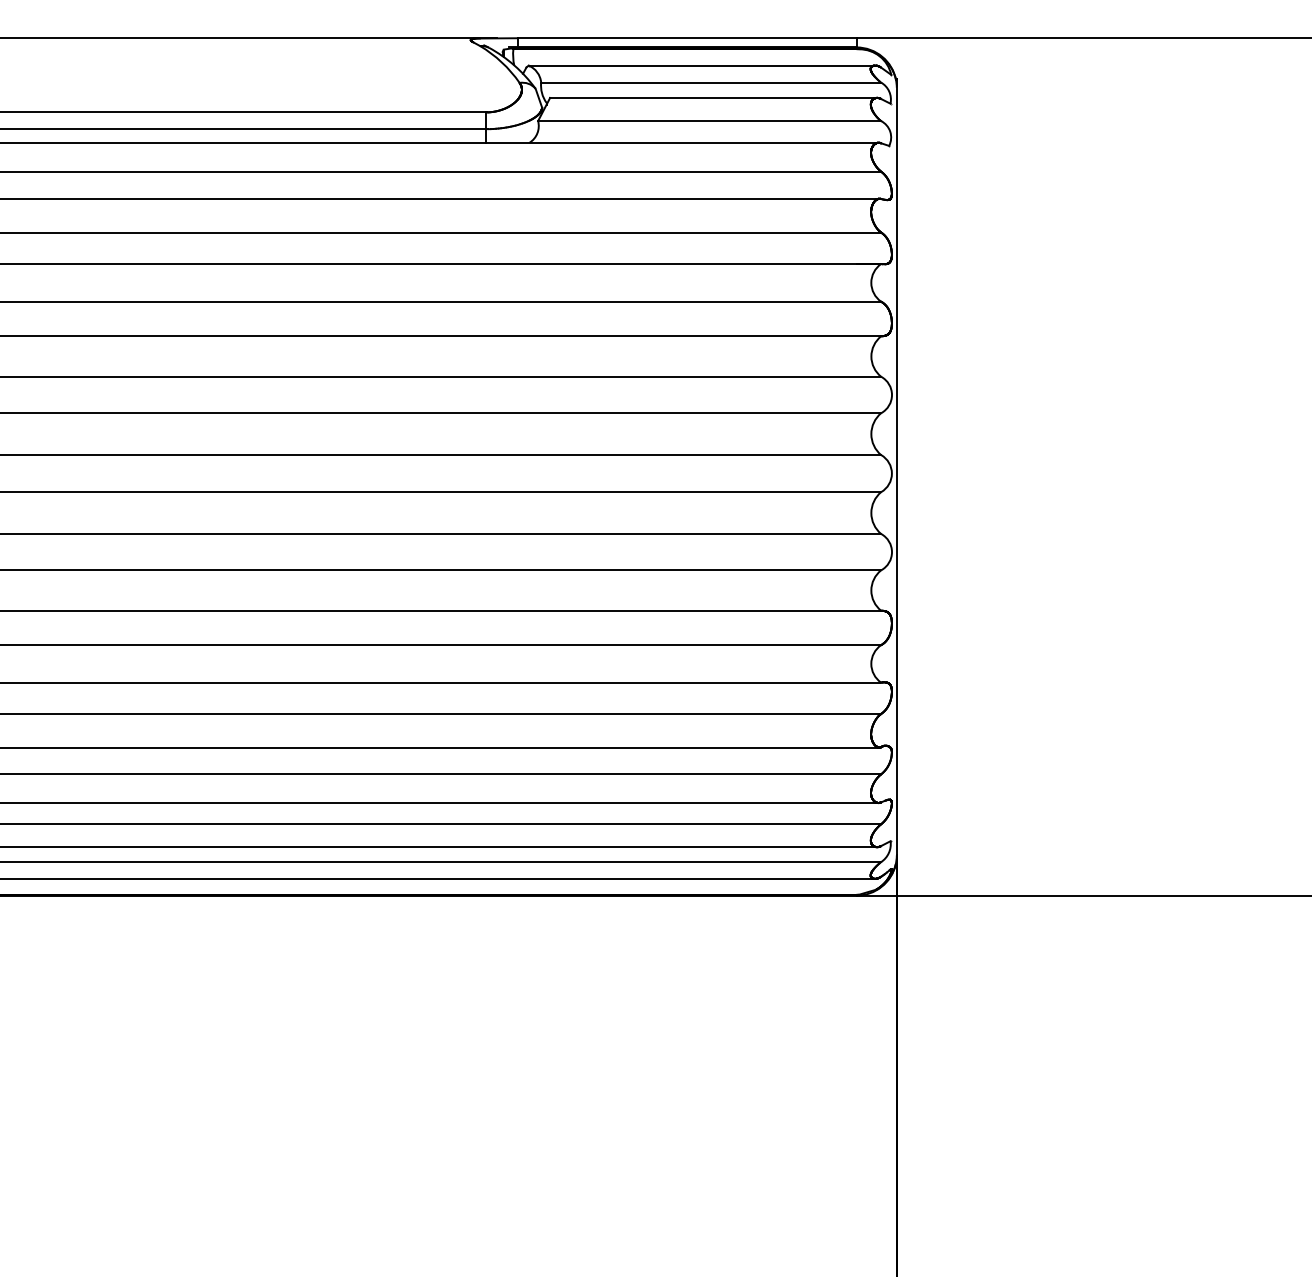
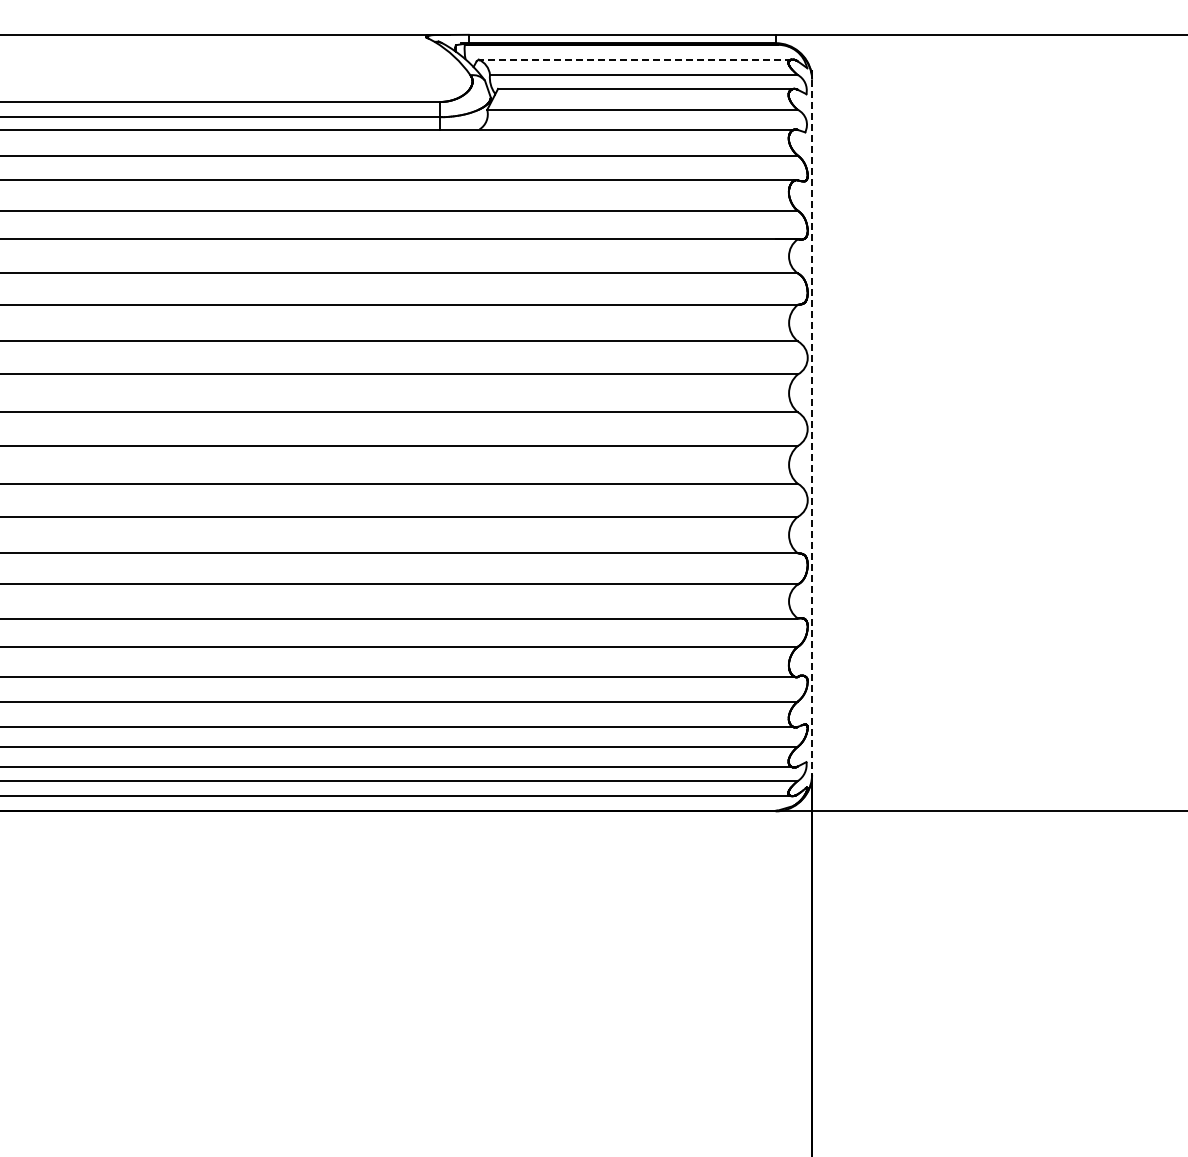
line: (700, 65) -> (634, 59), solid -> dashed
line: (897, 471) -> (812, 427), solid -> dashed

